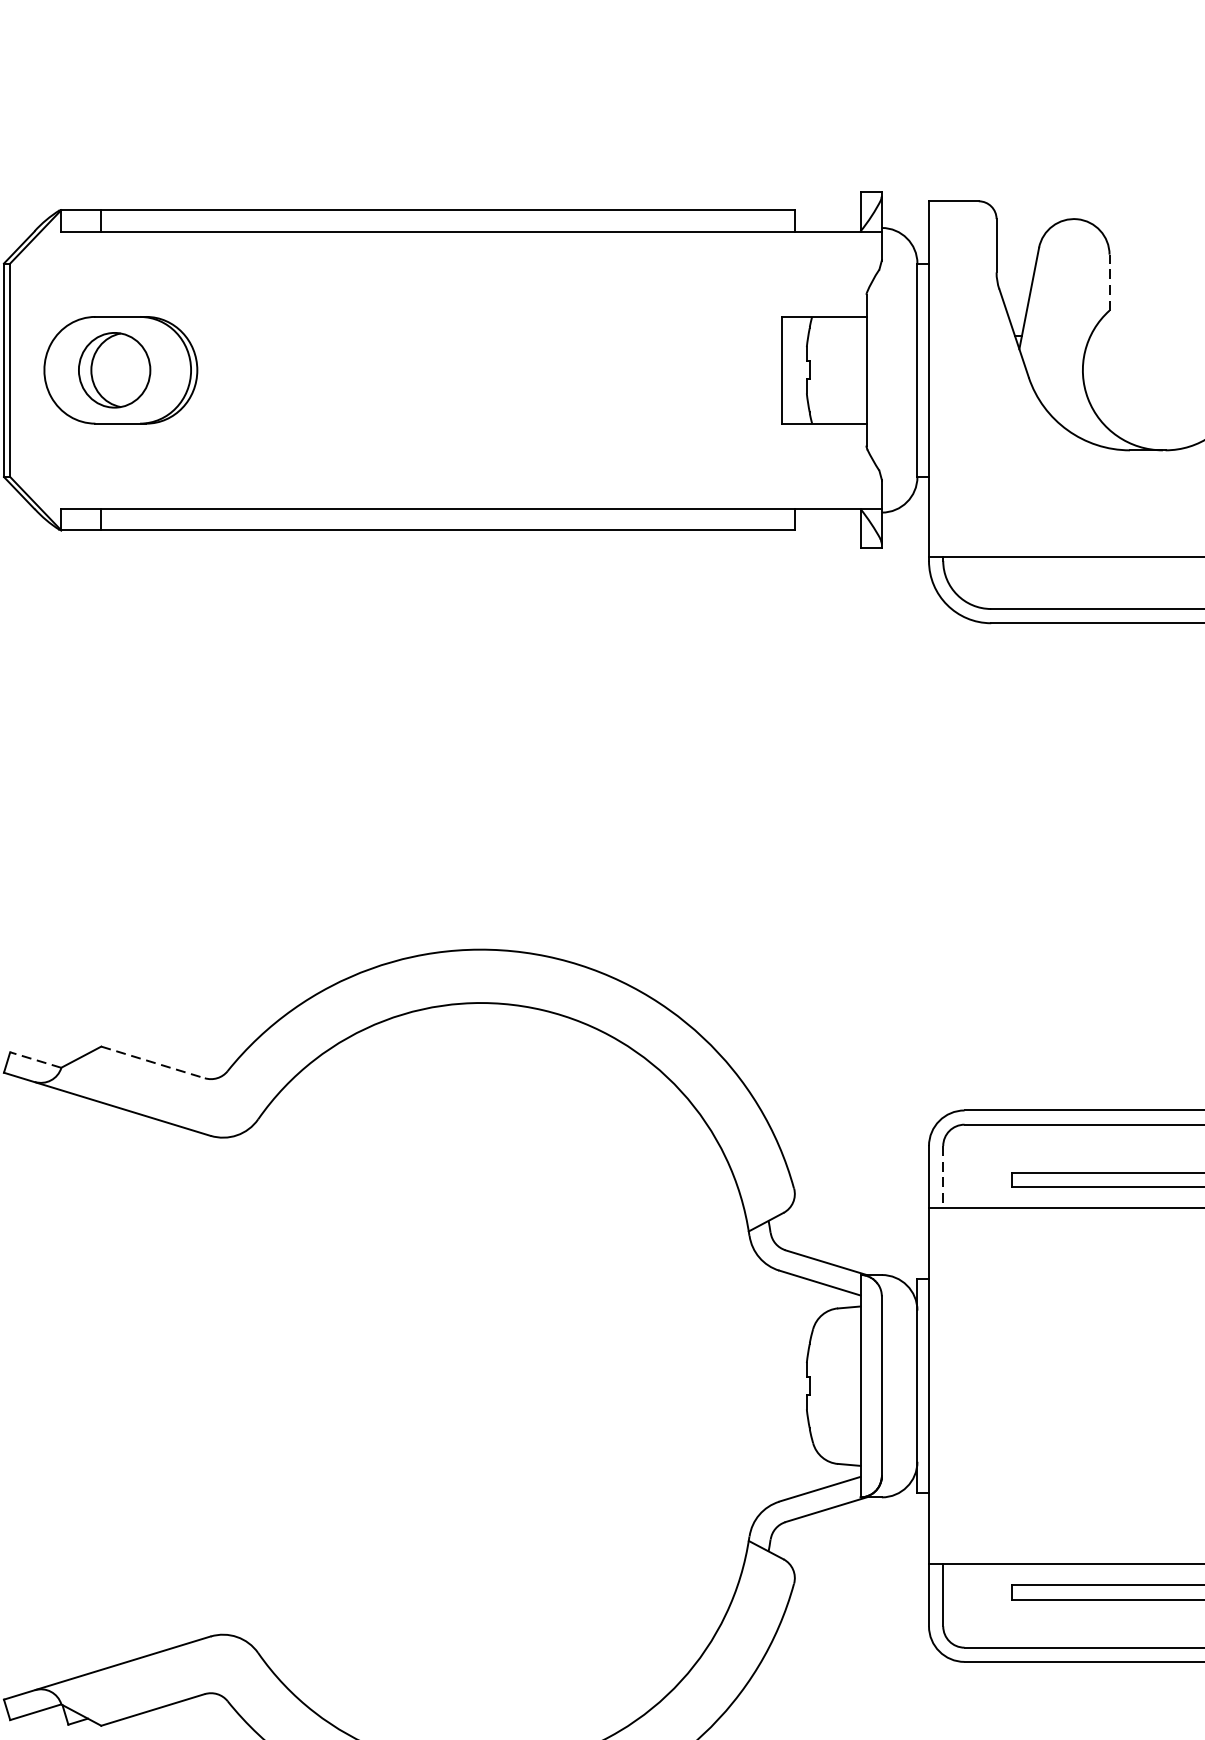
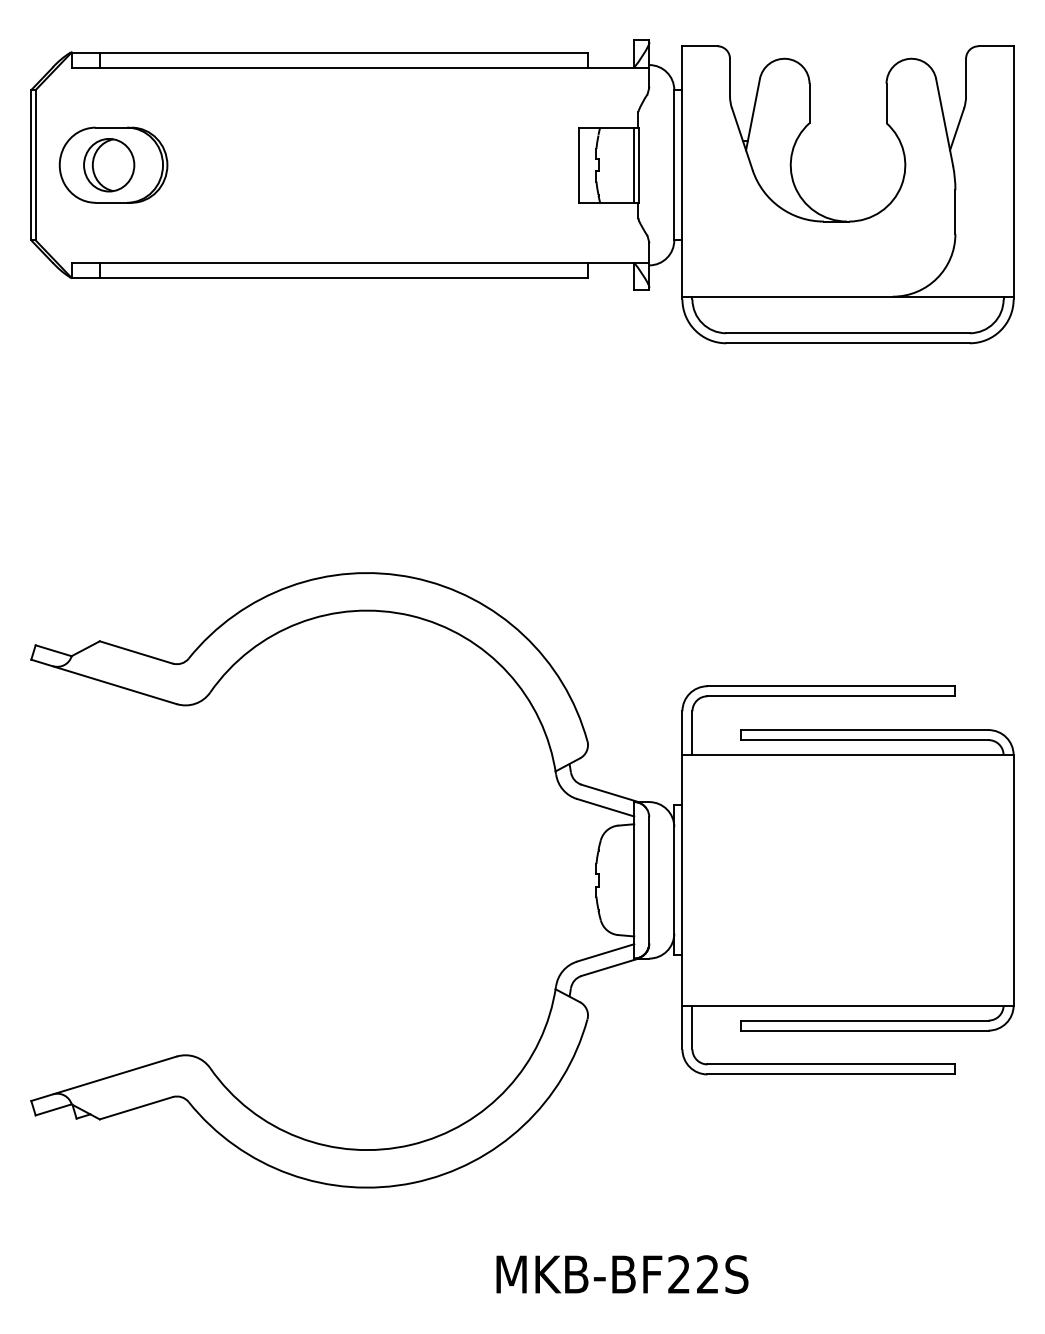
line: (1109, 282) -> (809, 103), dashed -> solid
line: (860, 369) -> (634, 164), added
line: (35, 1059) -> (53, 650), dashed -> solid
line: (153, 1062) -> (136, 652), dashed -> solid
line: (943, 1177) -> (692, 733), dashed -> solid

